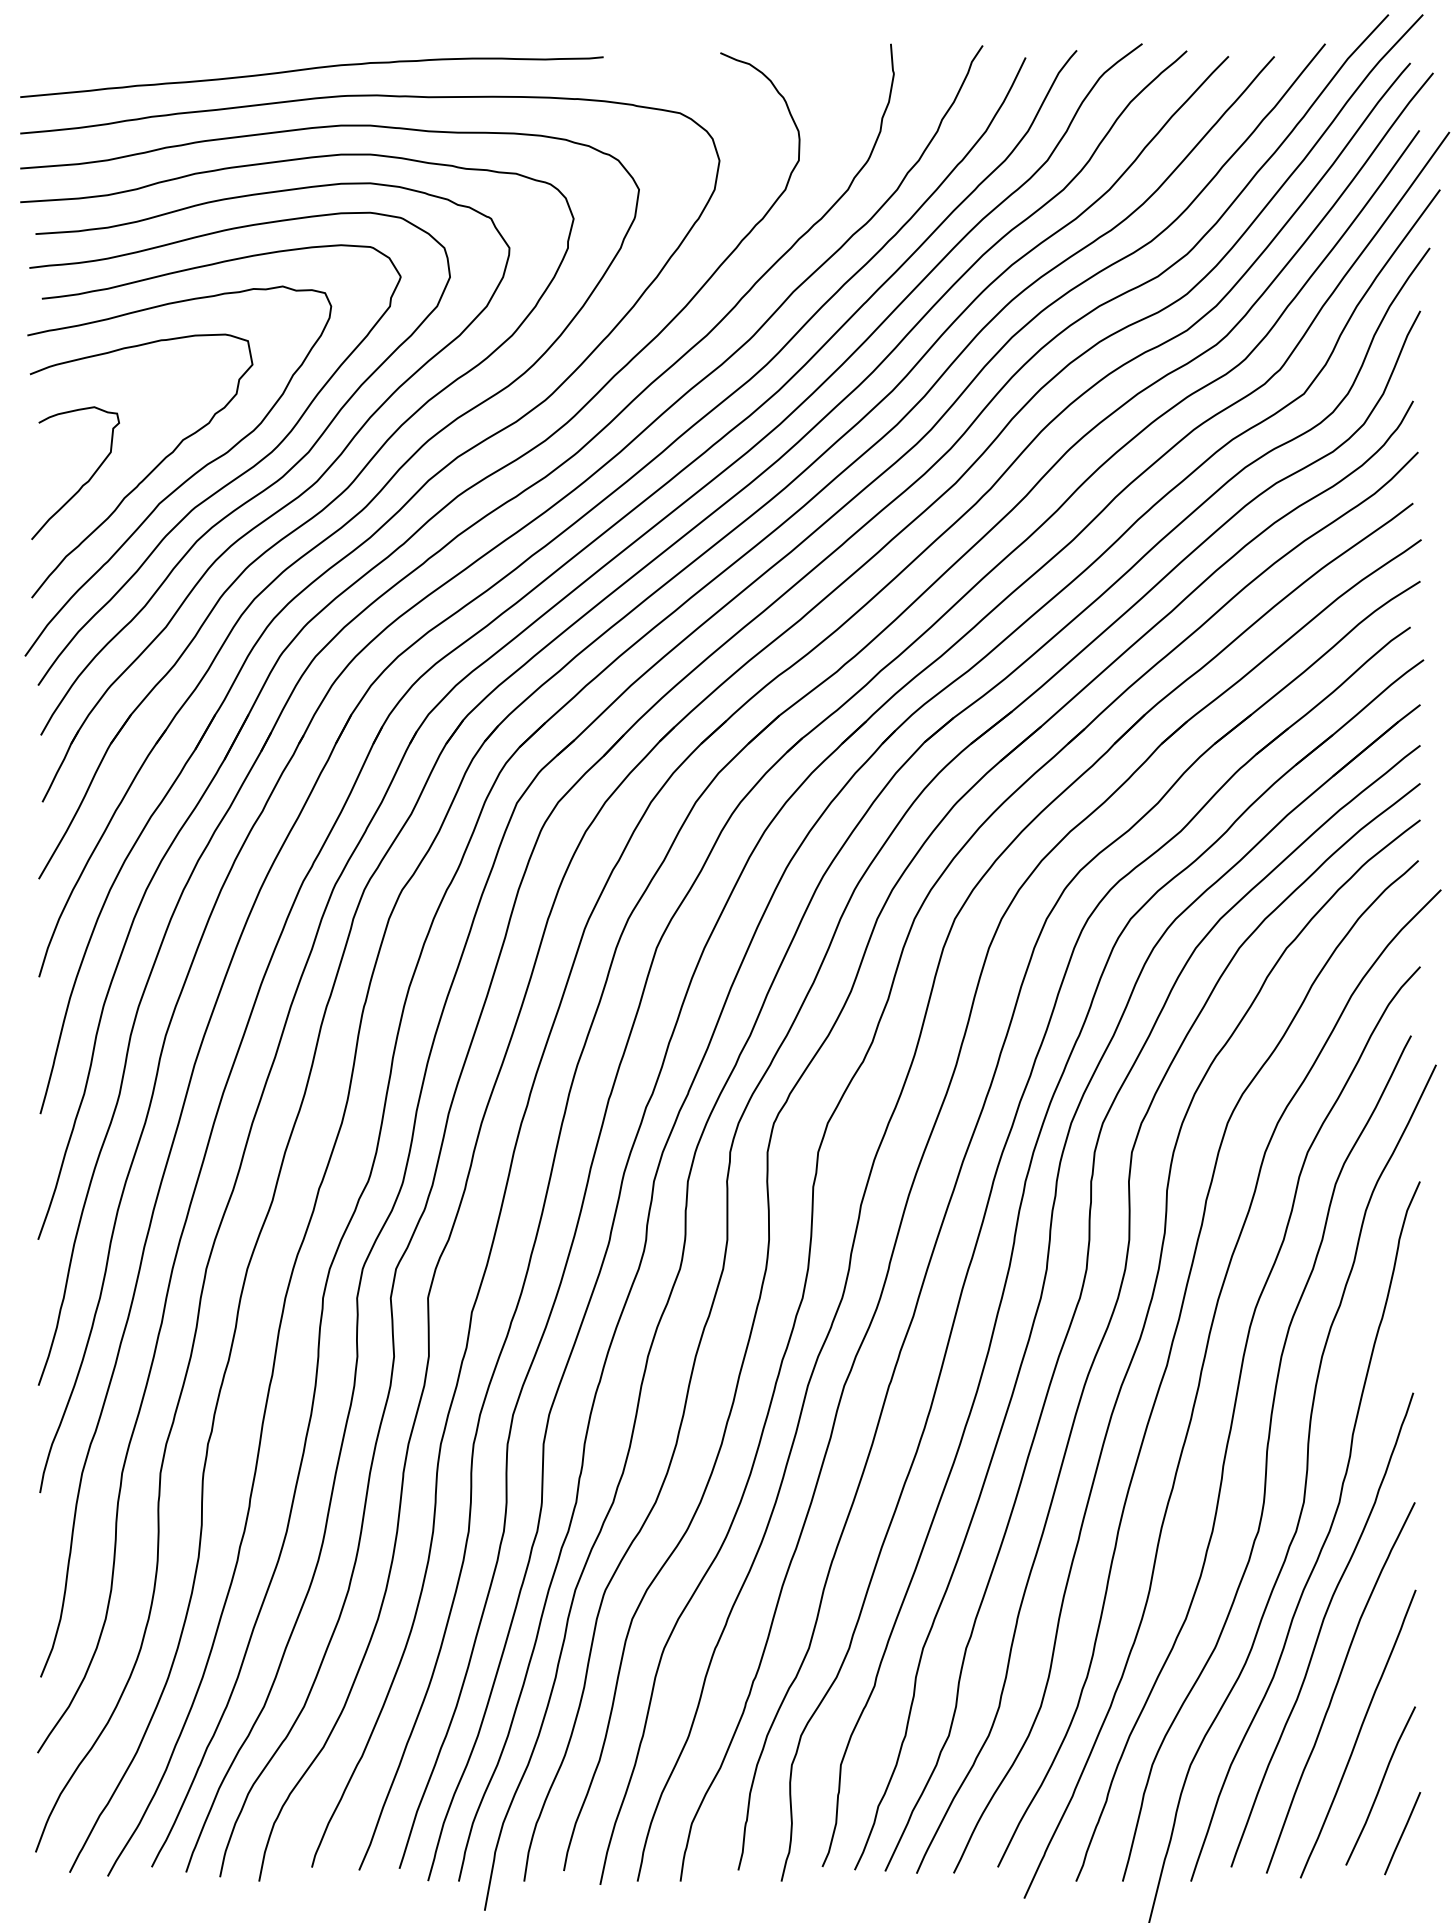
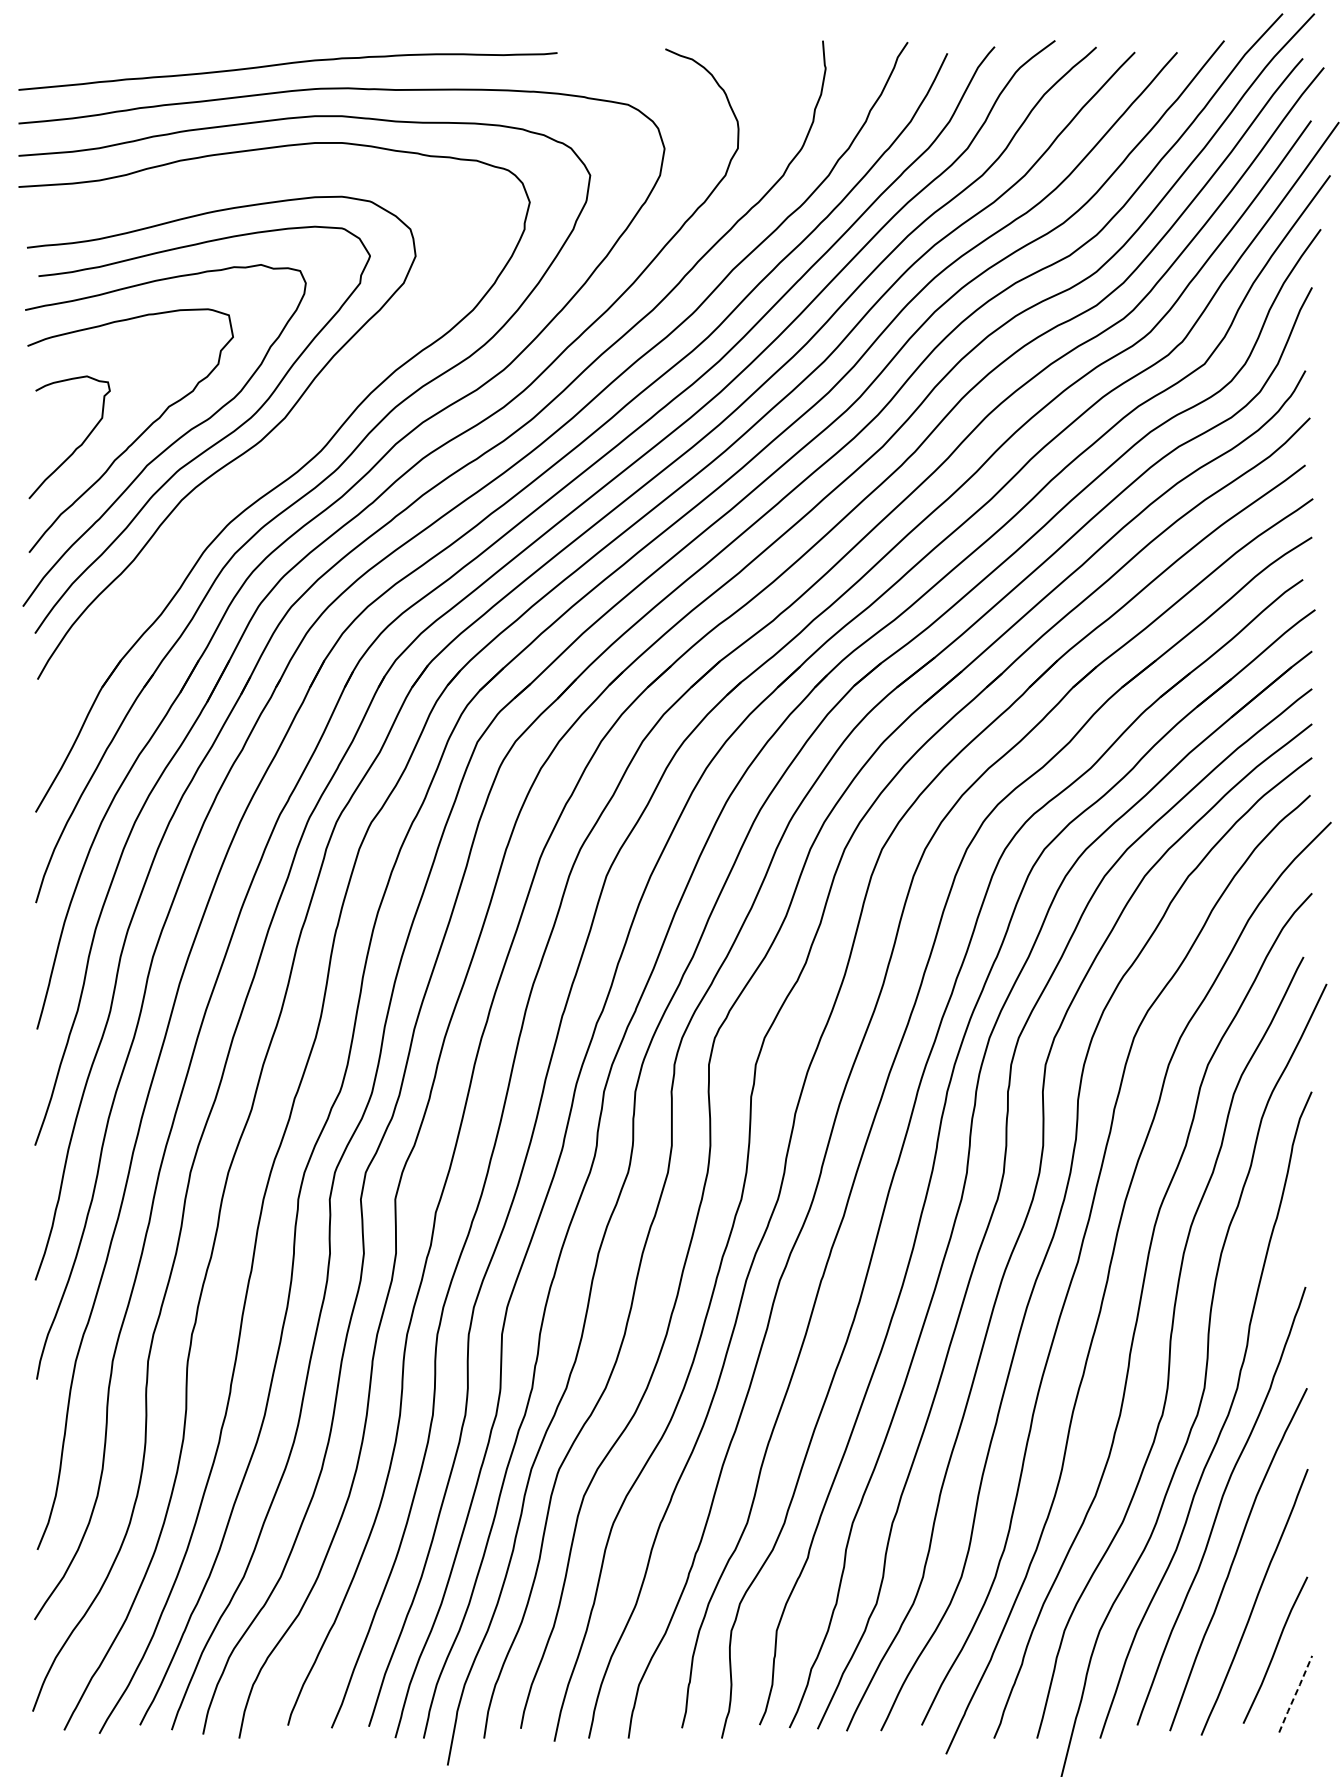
part: (281, 507) -> (259, 469), removed
line: (1402, 1833) -> (1295, 1694), solid -> dashed

